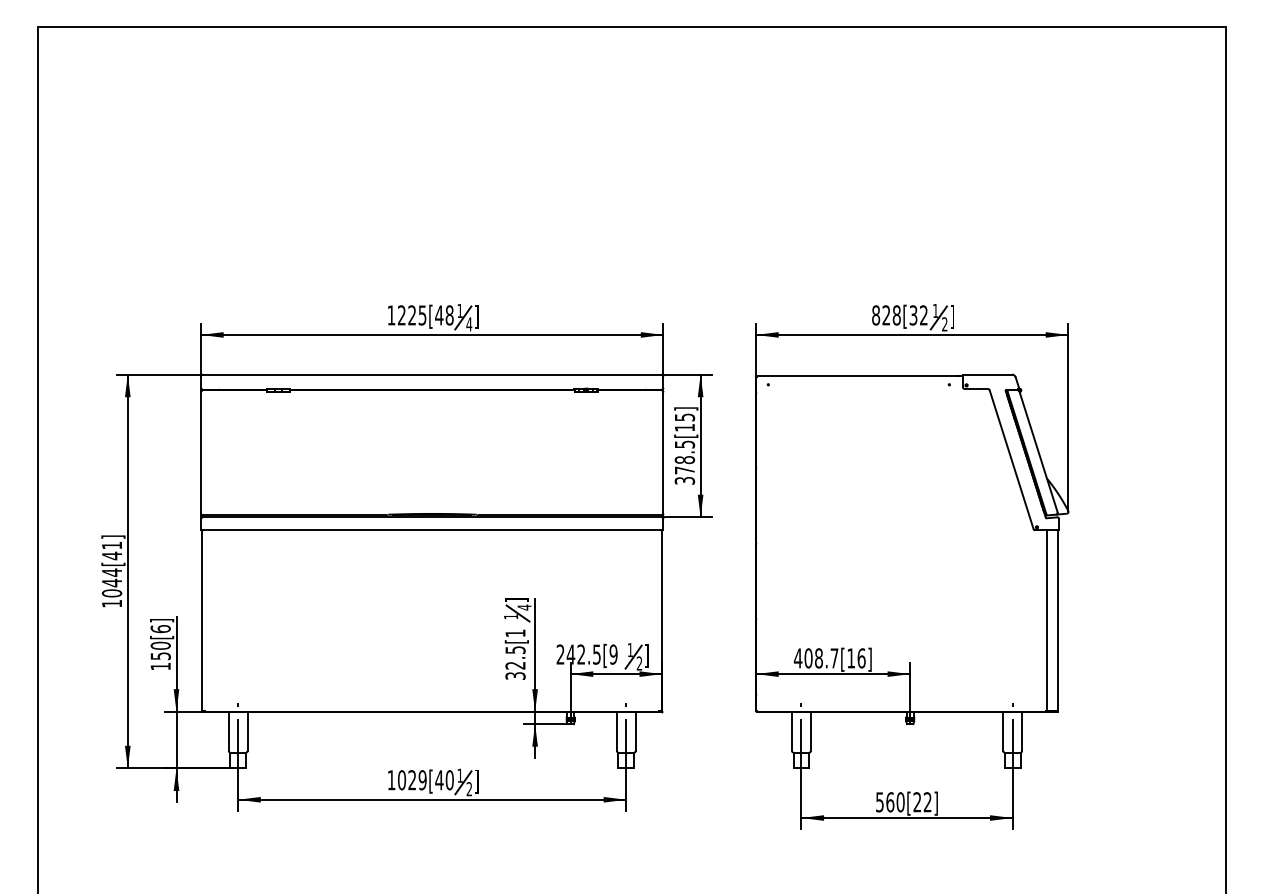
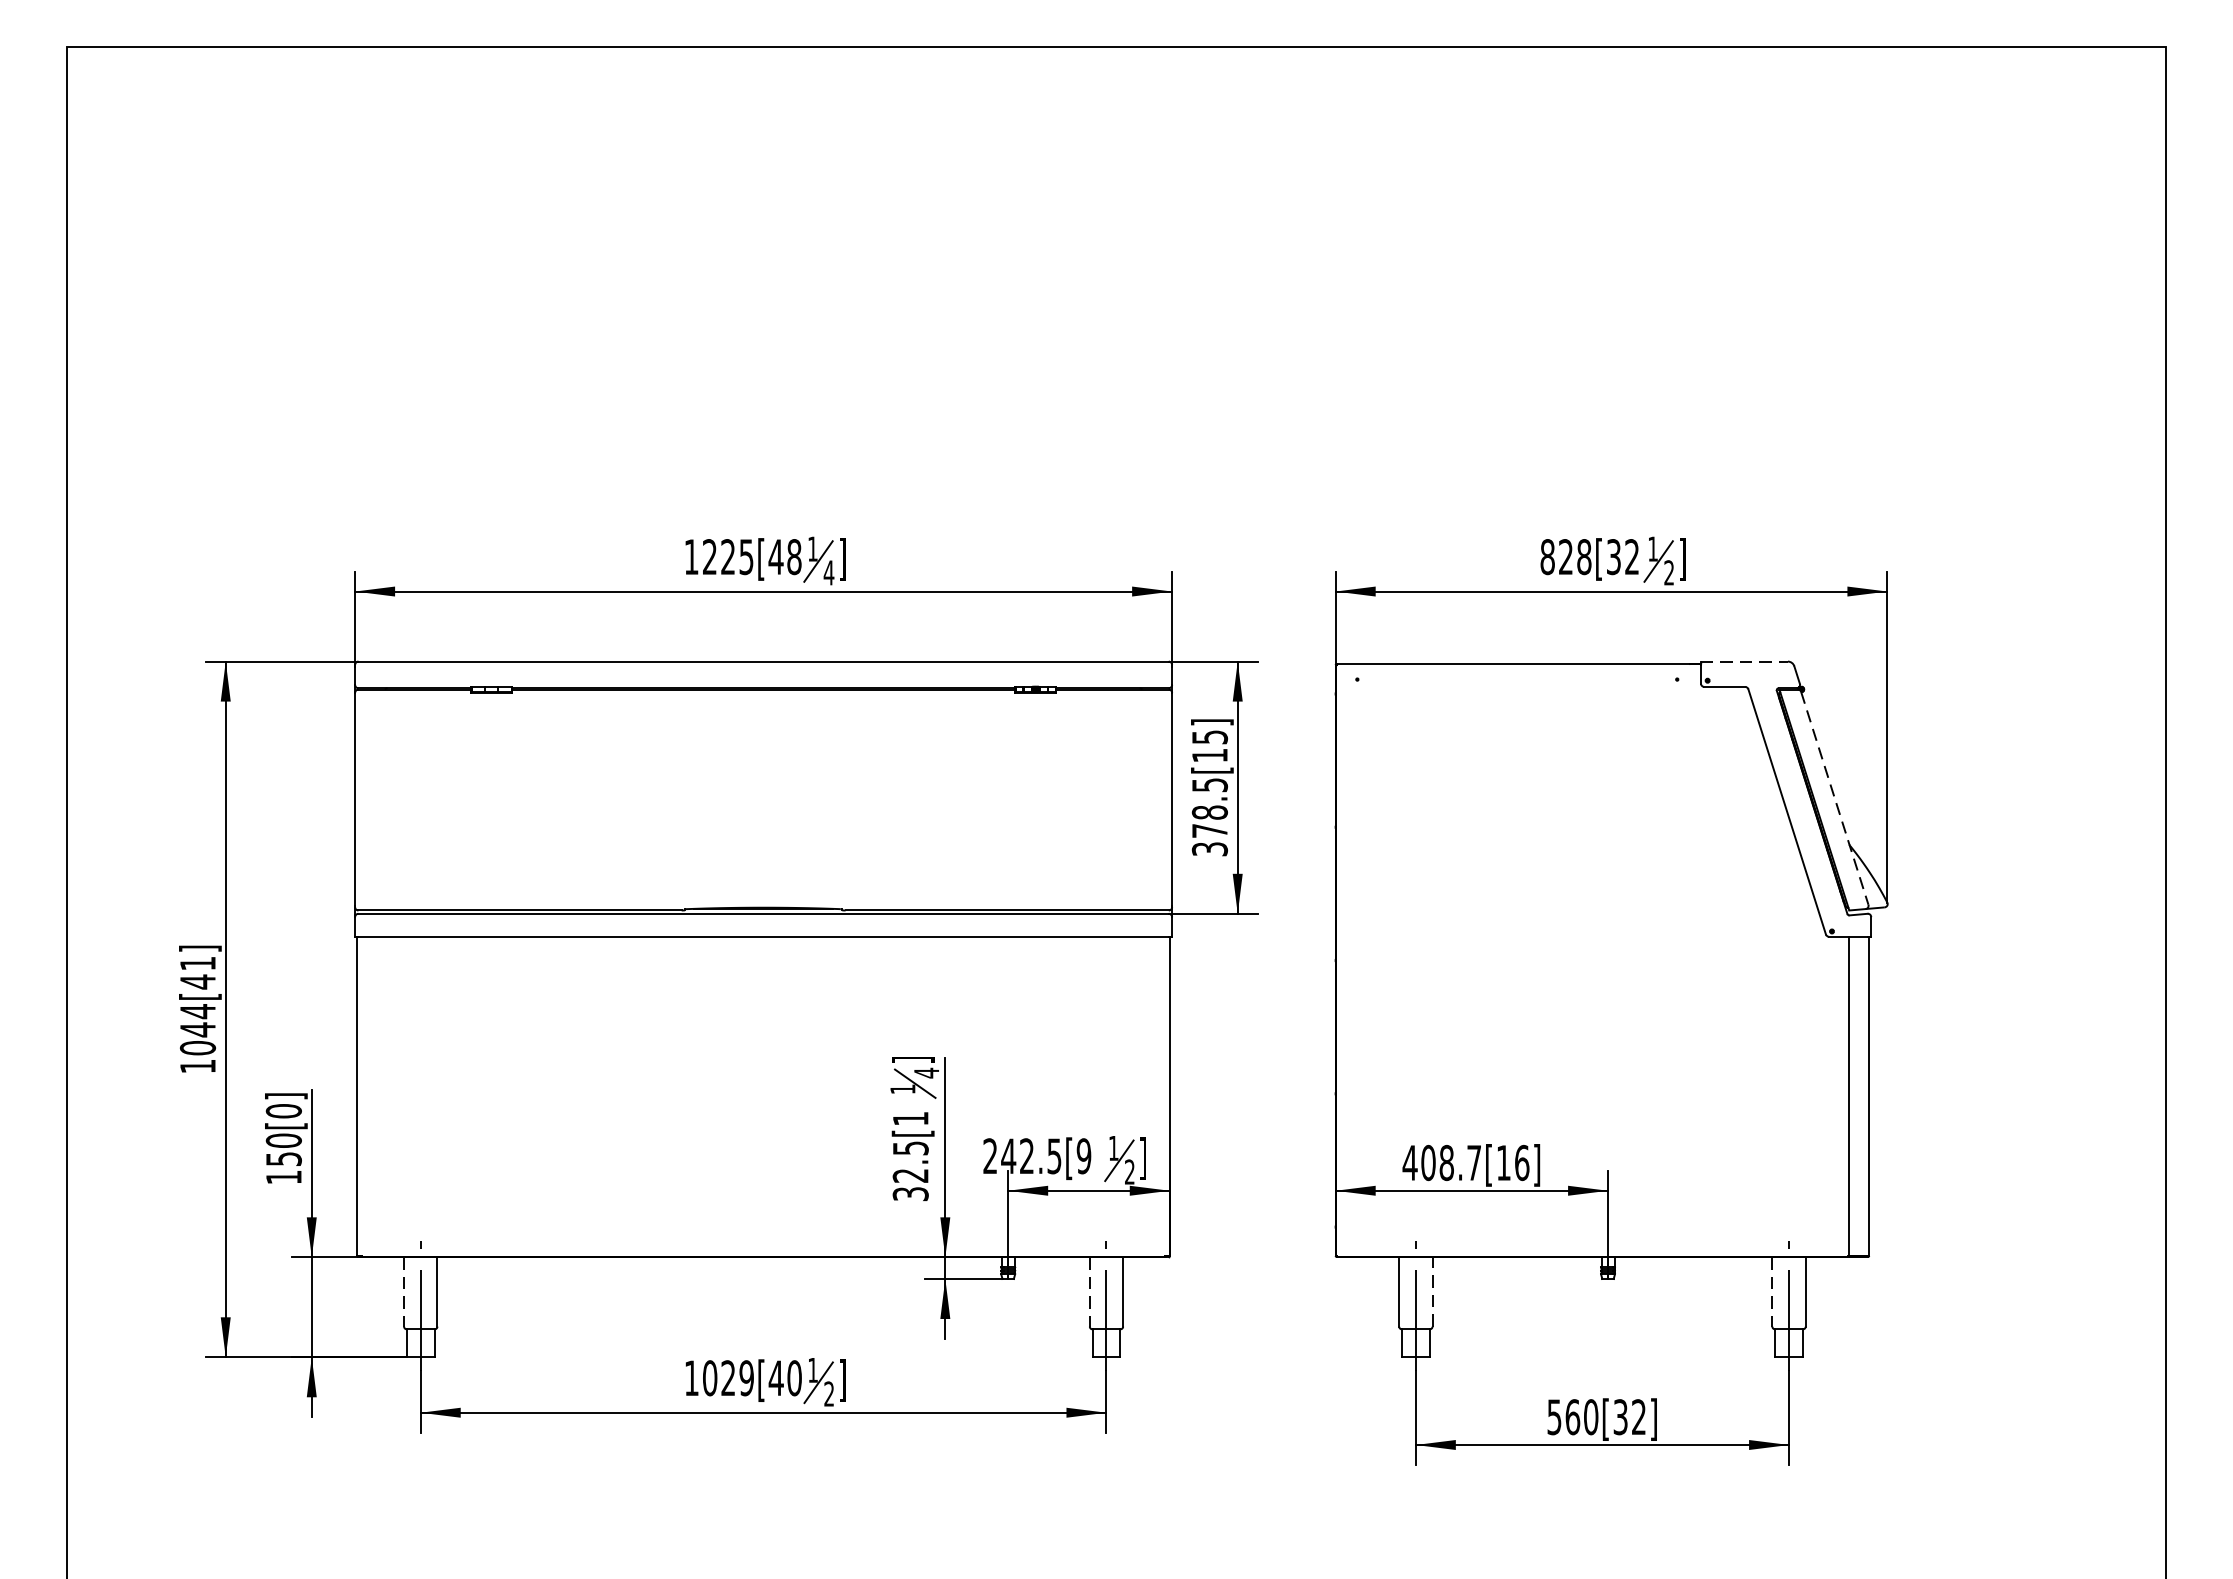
line: (987, 374) -> (1744, 661), solid -> dashed
line: (1038, 452) -> (1834, 799), solid -> dashed
text: (160, 628) -> (283, 1110), 150[6] -> 150[0]
line: (228, 731) -> (403, 1292), solid -> dashed
line: (616, 731) -> (1089, 1292), solid -> dashed
line: (810, 731) -> (1431, 1292), solid -> dashed
line: (1003, 731) -> (1772, 1292), solid -> dashed
text: (917, 802) -> (1620, 1417), 560[22] -> 560[32]

